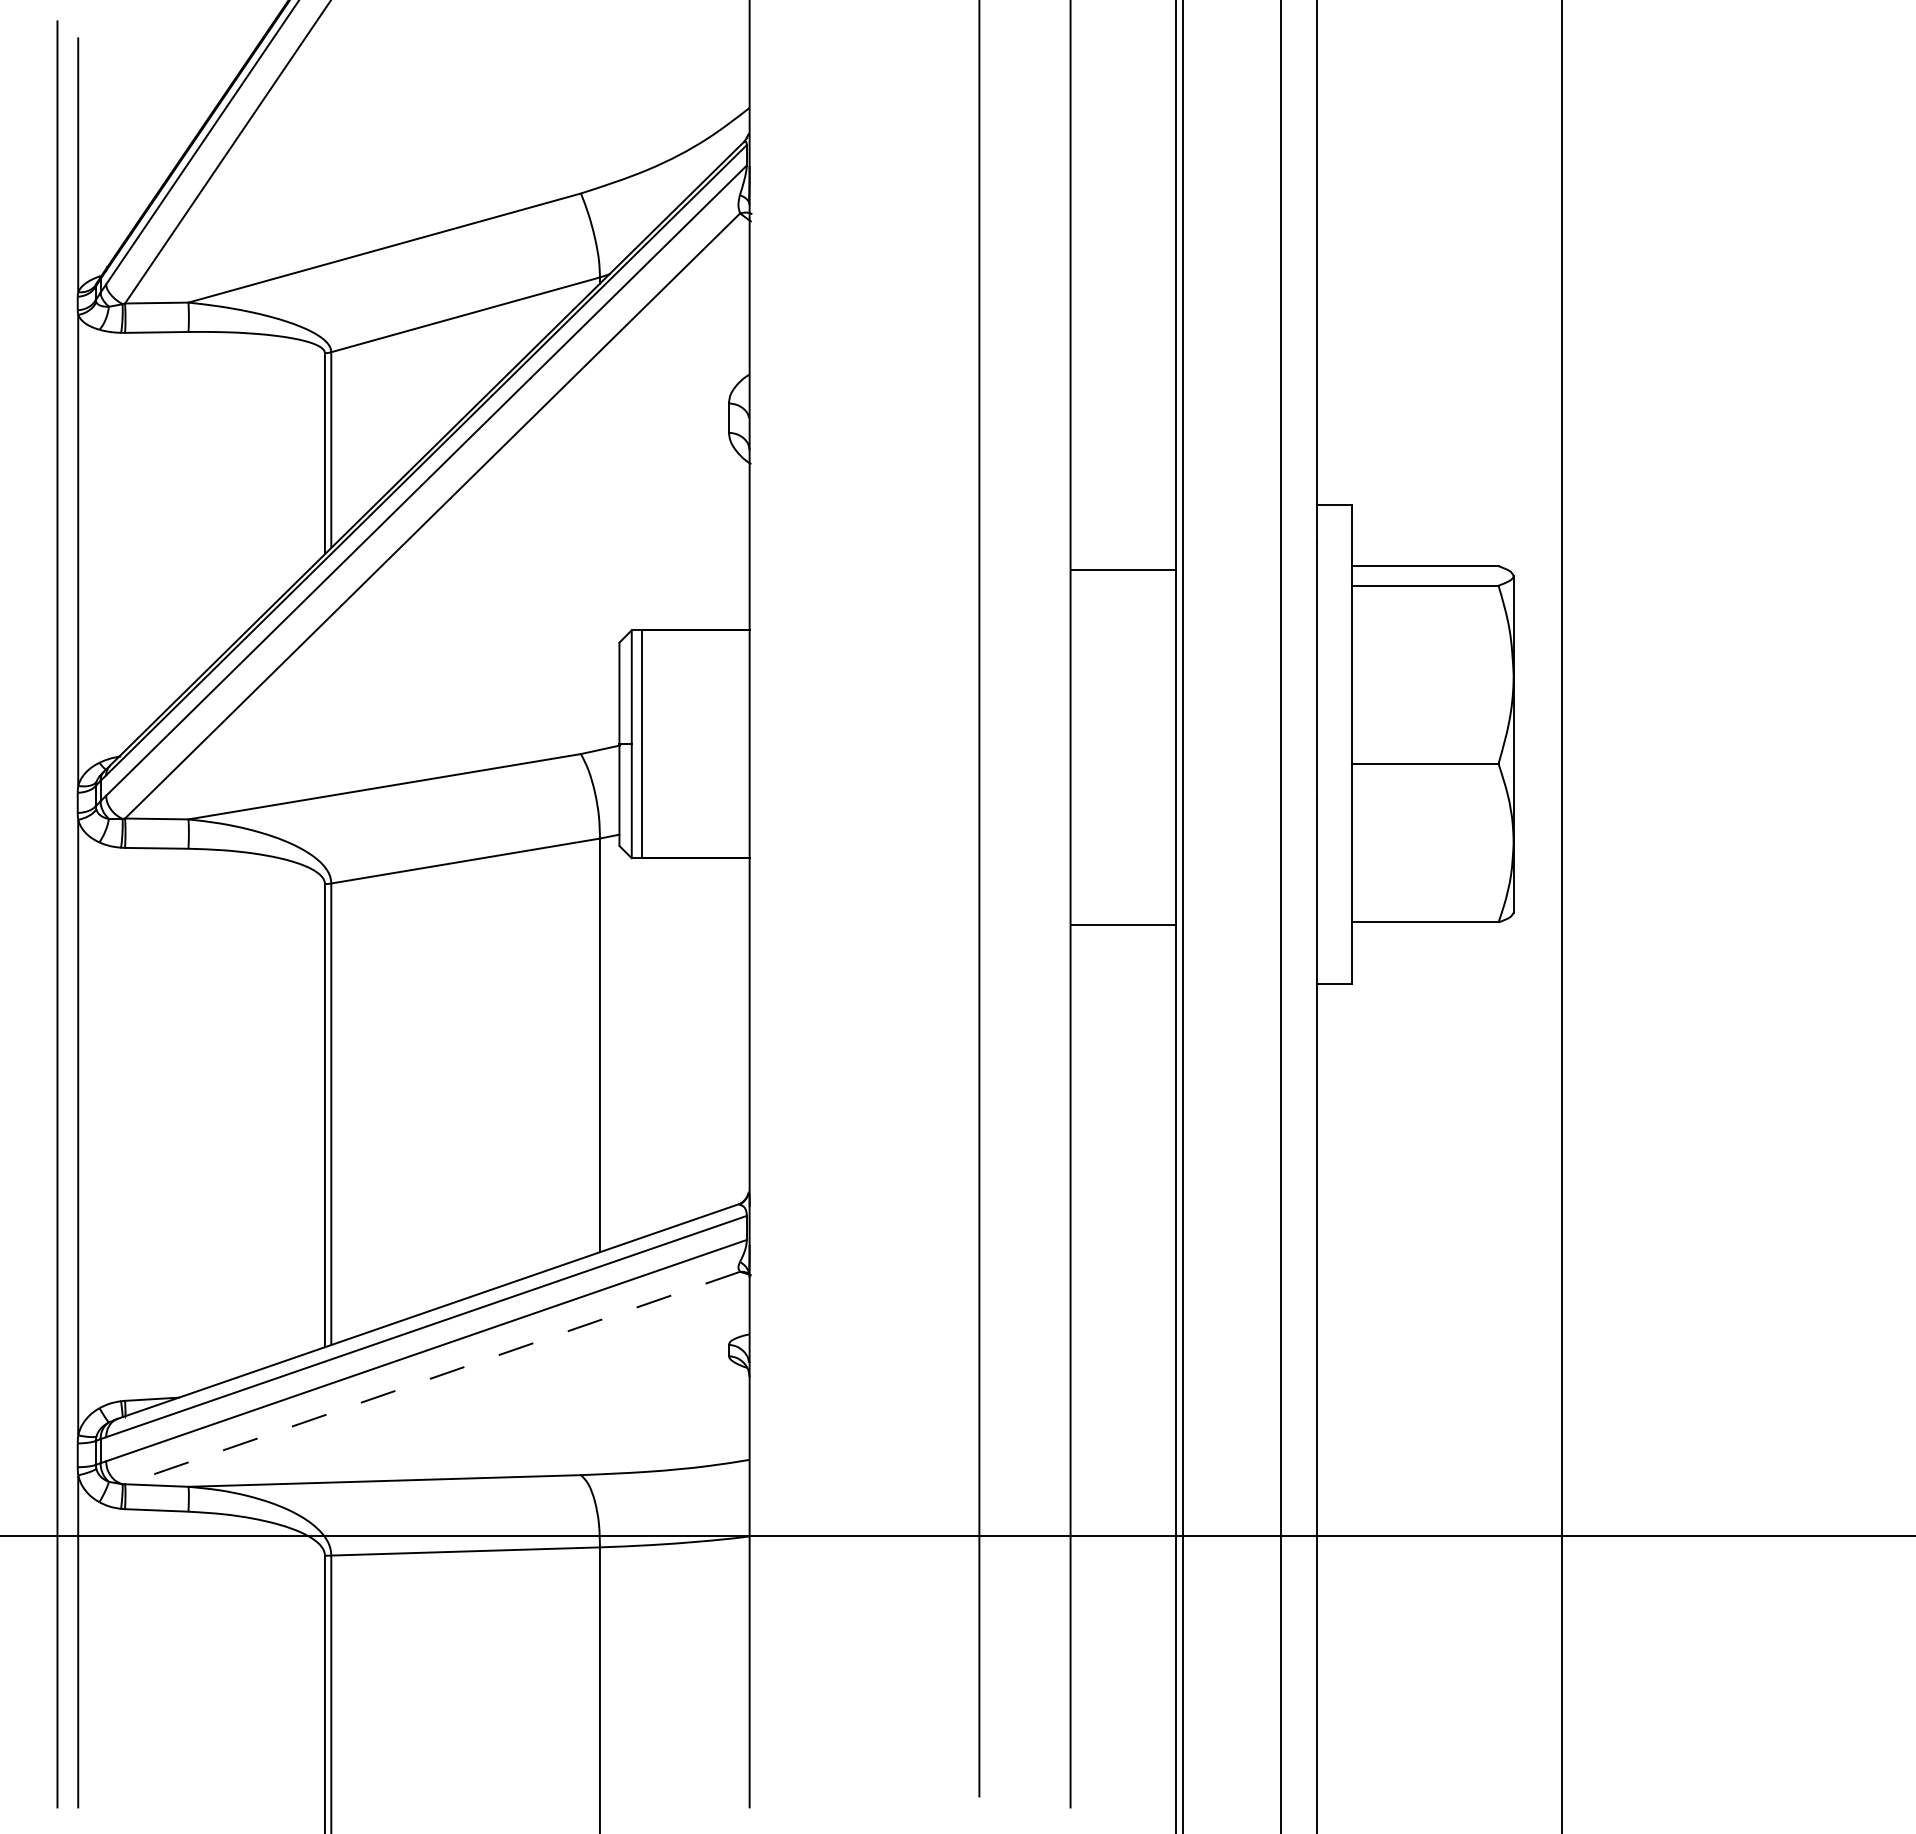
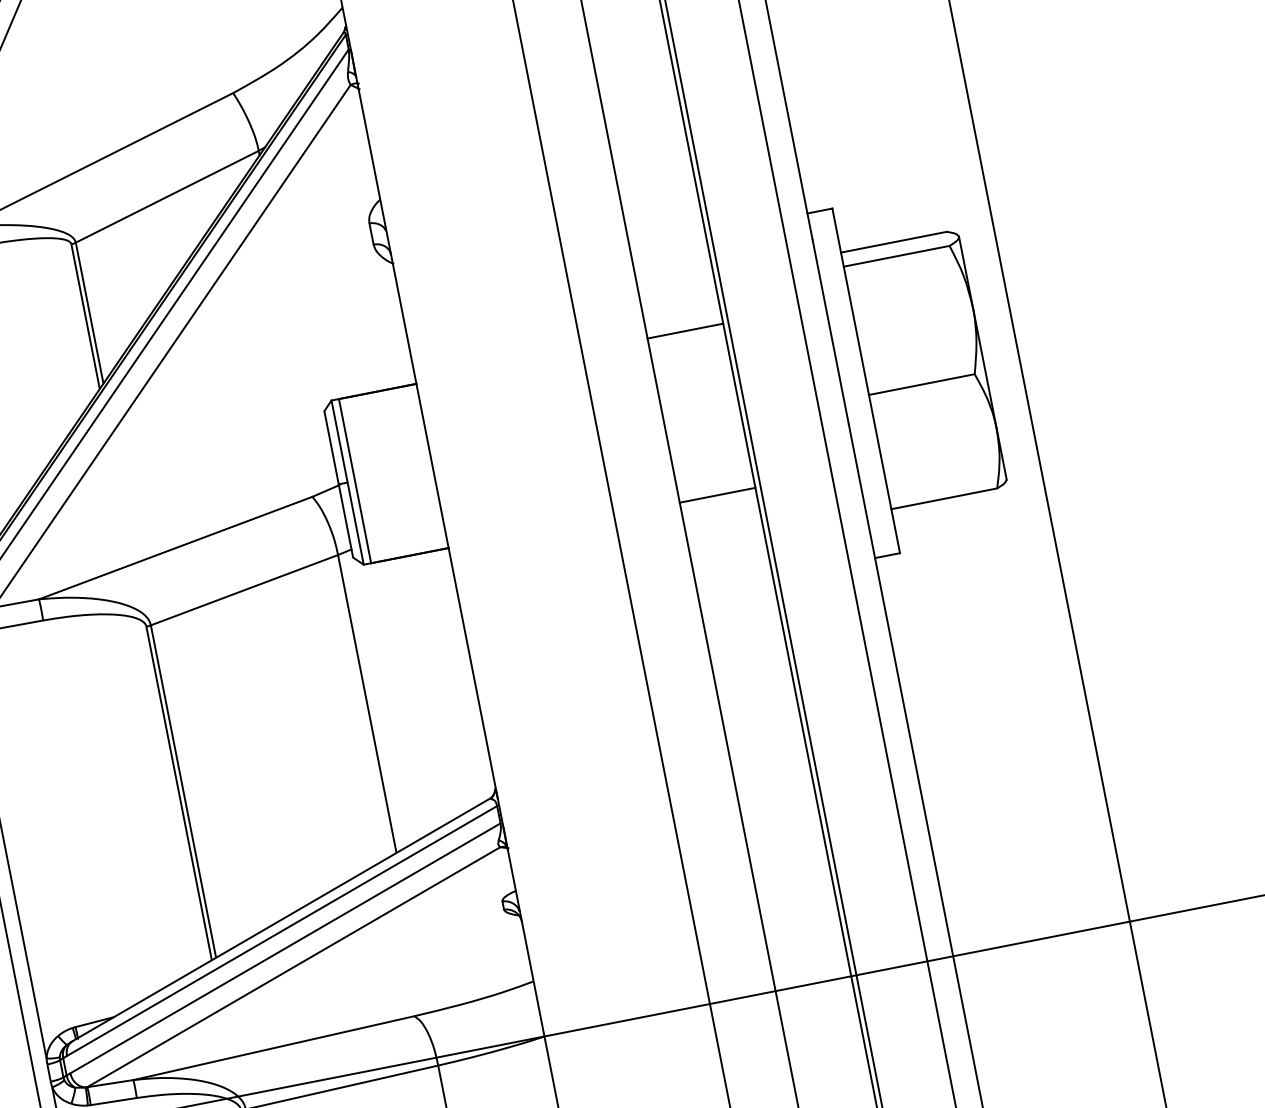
line: (1122, 570) -> (685, 331), moved
line: (1122, 925) -> (717, 495), moved
line: (432, 1378) -> (293, 967), dashed -> solid

